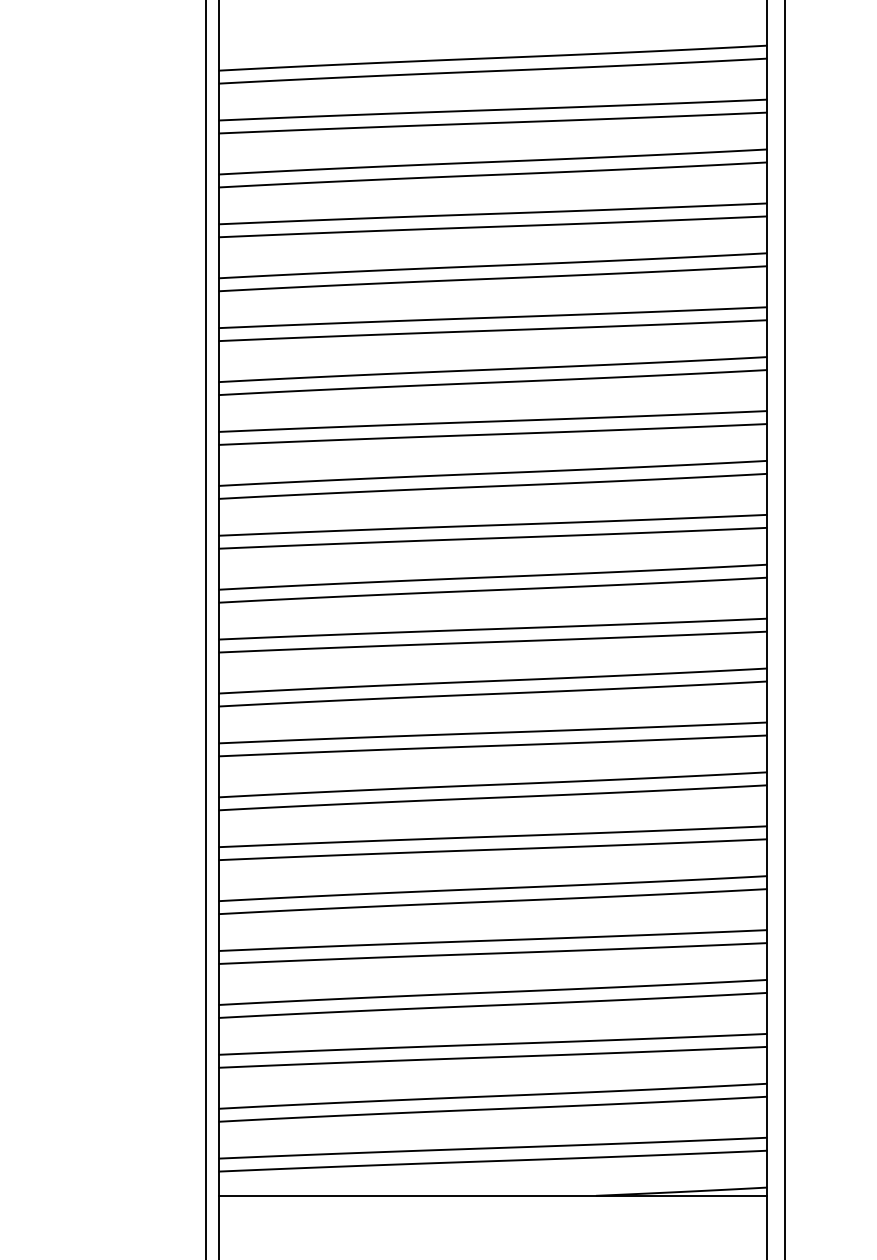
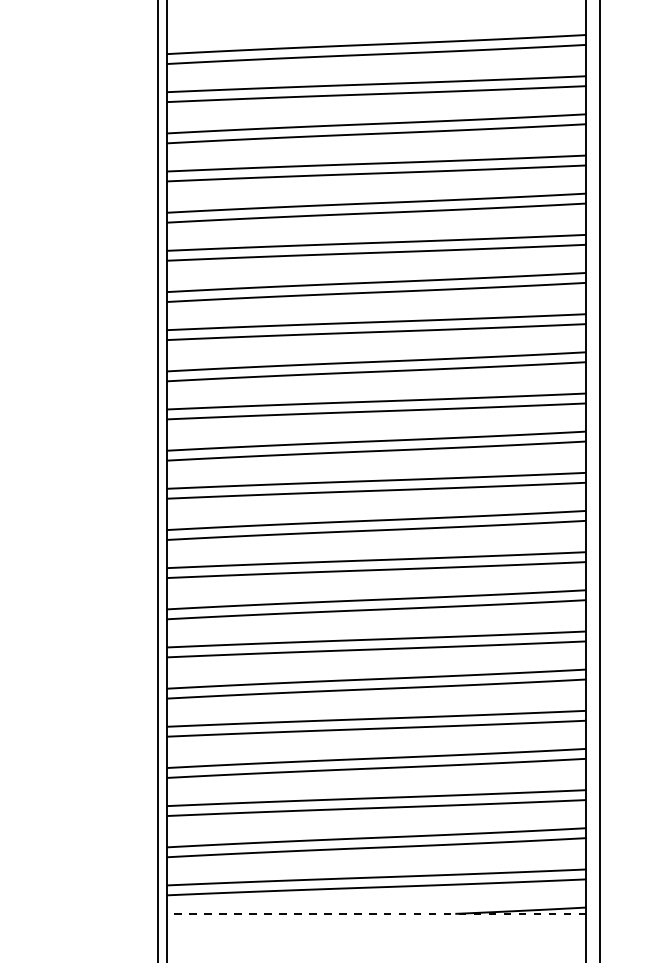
line: (492, 1195) -> (376, 913), solid -> dashed

